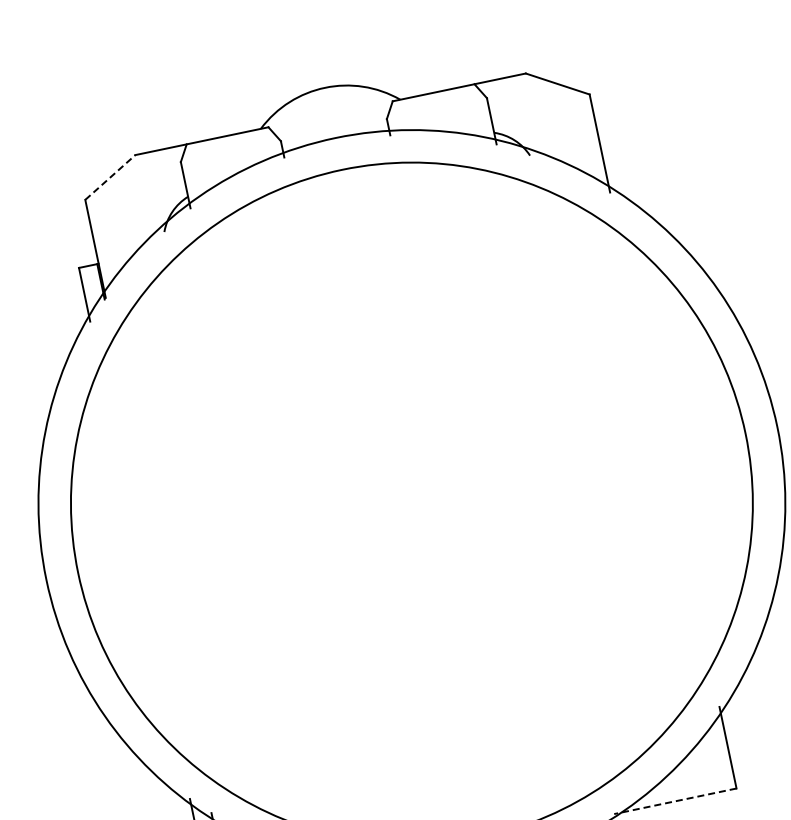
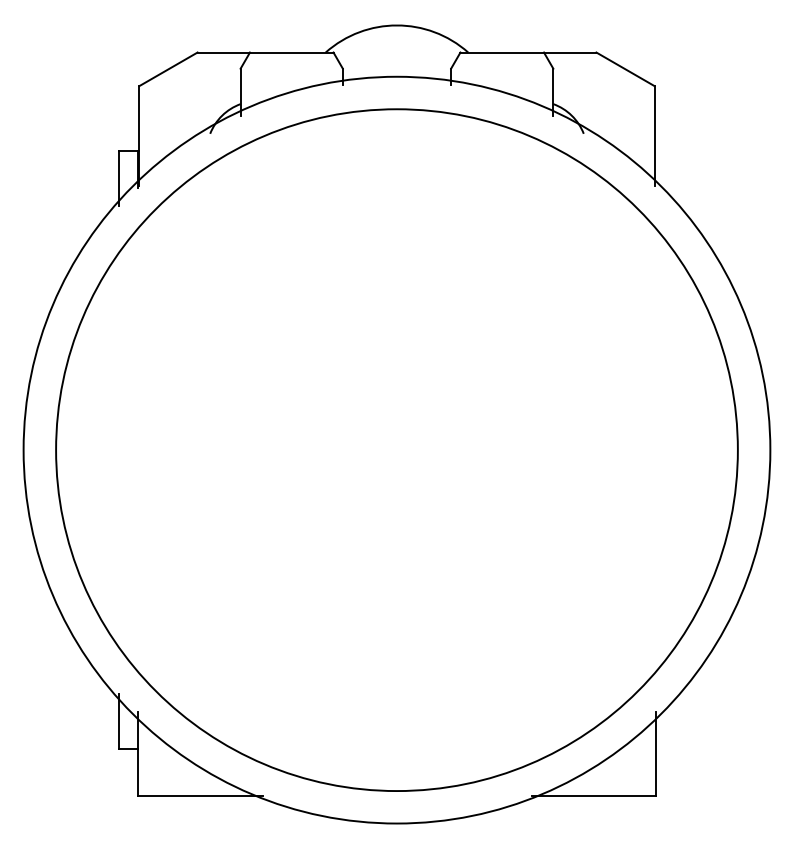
line: (110, 177) -> (168, 69), dashed -> solid
line: (674, 801) -> (593, 795), dashed -> solid

